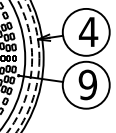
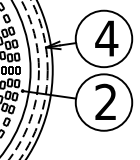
text: (87, 84) -> (105, 101), 9 -> 2

